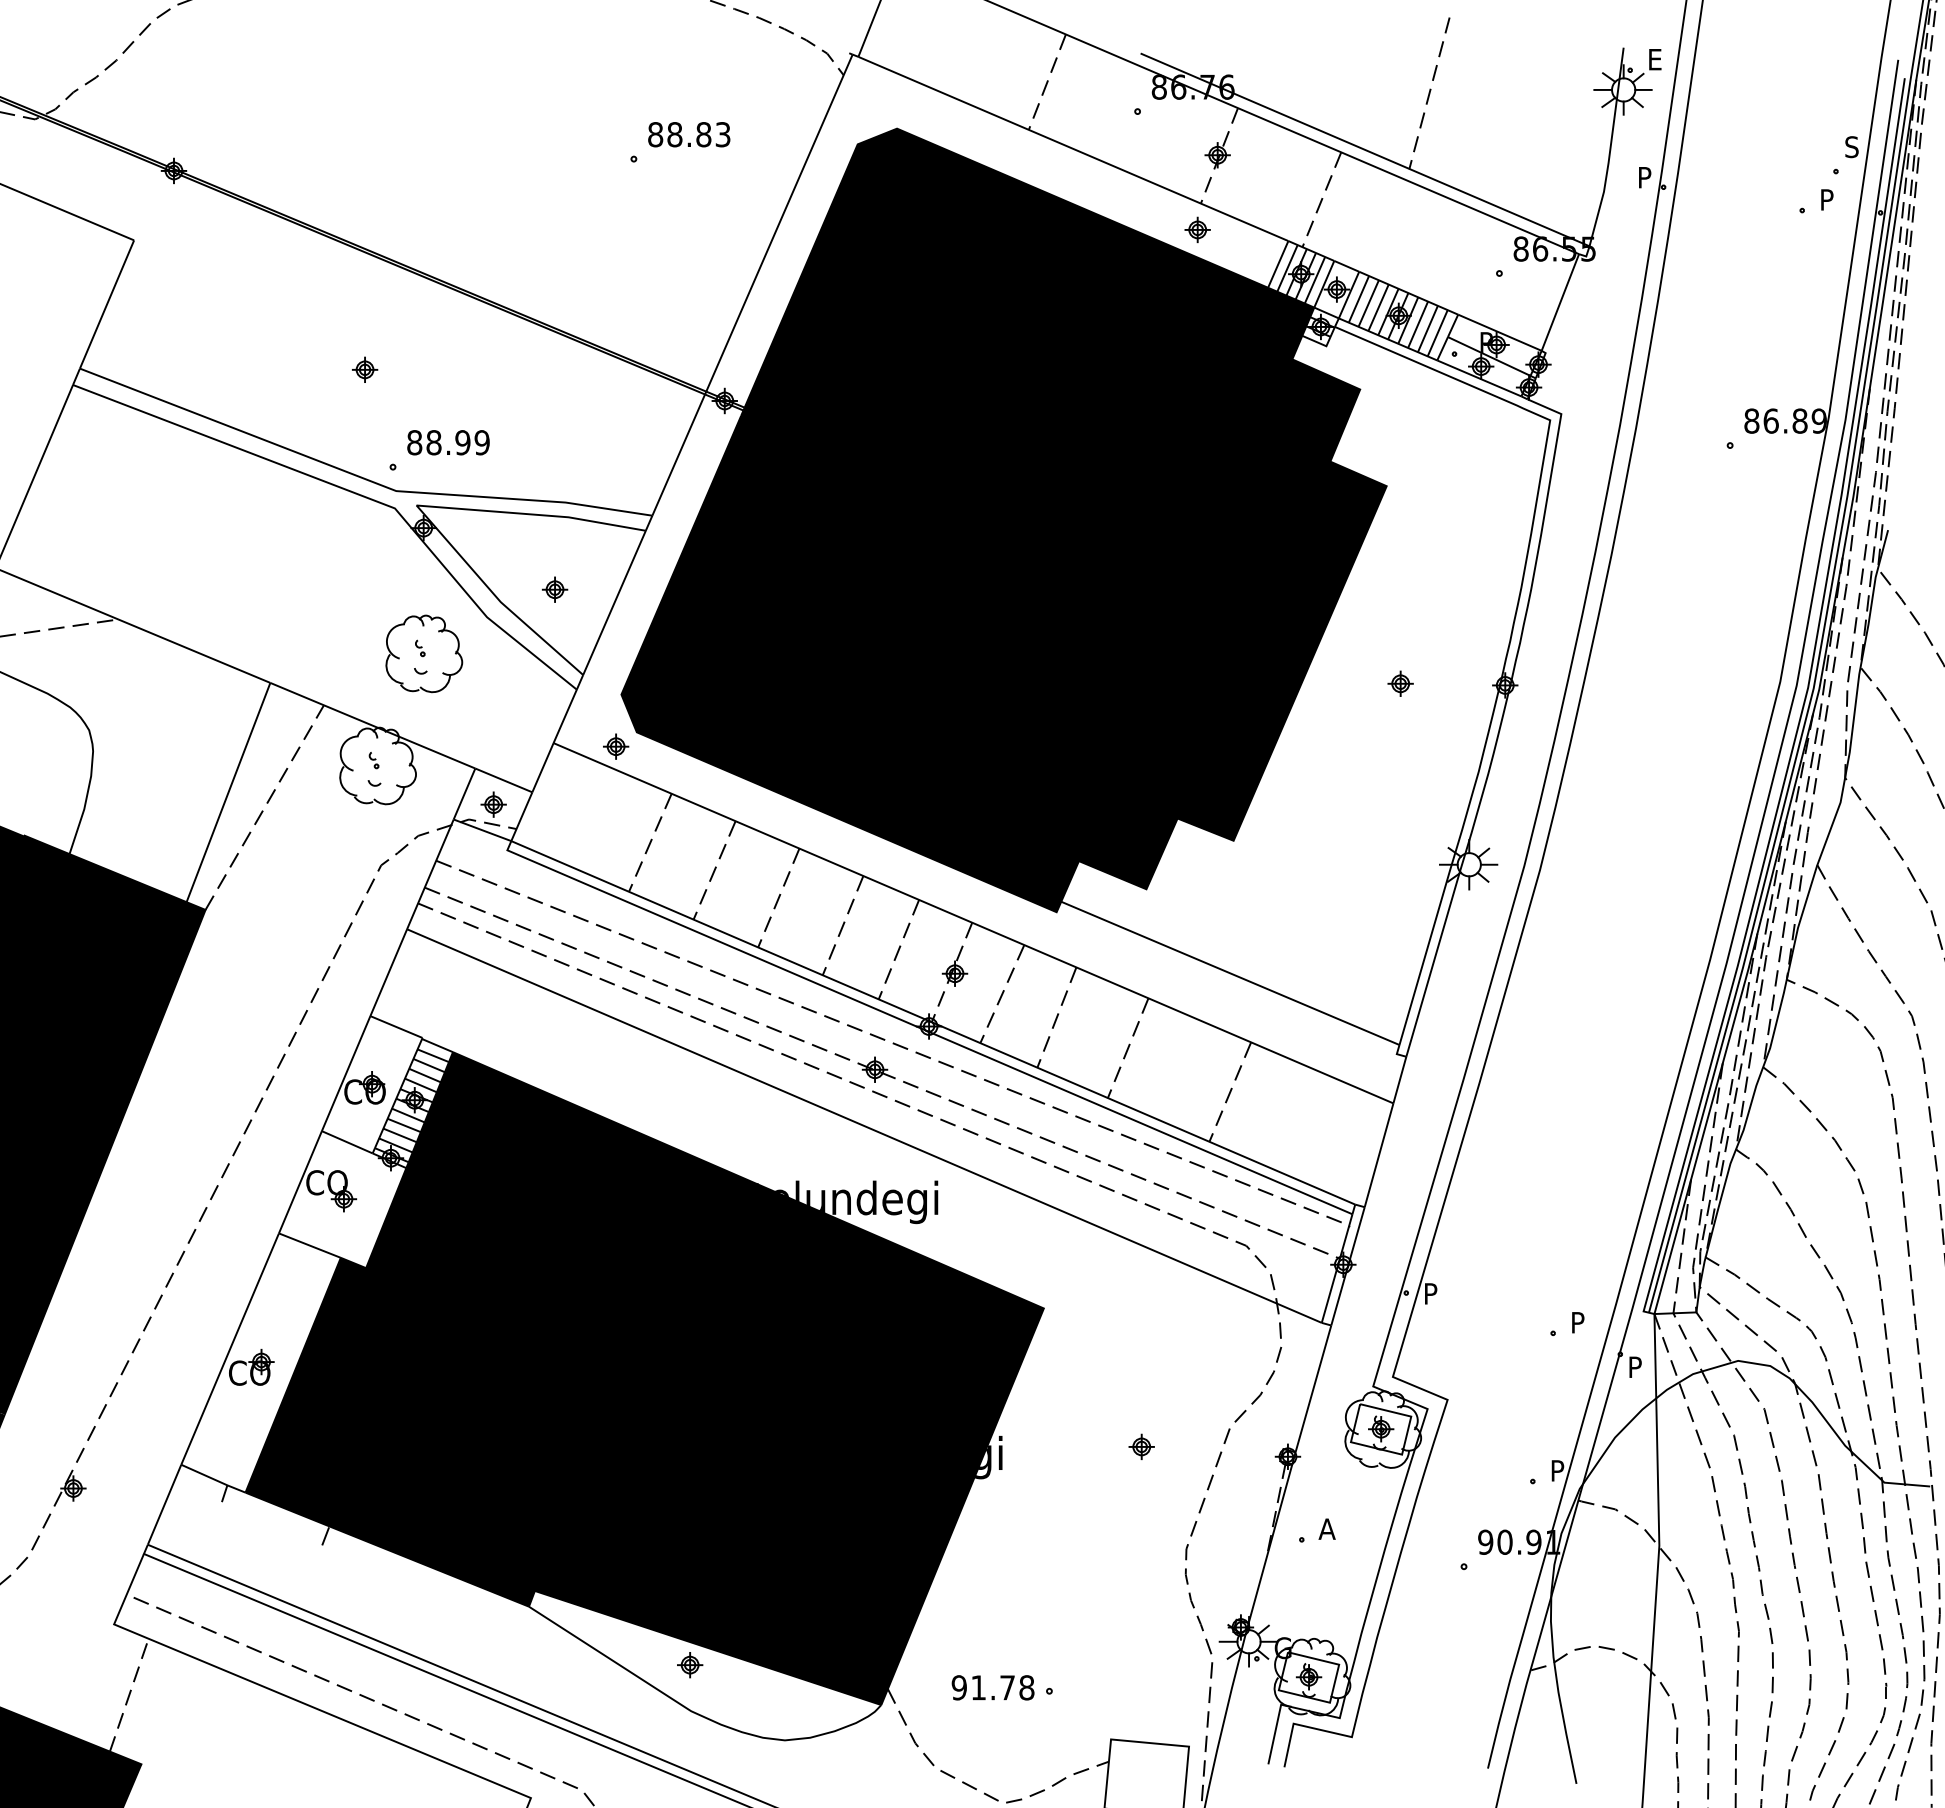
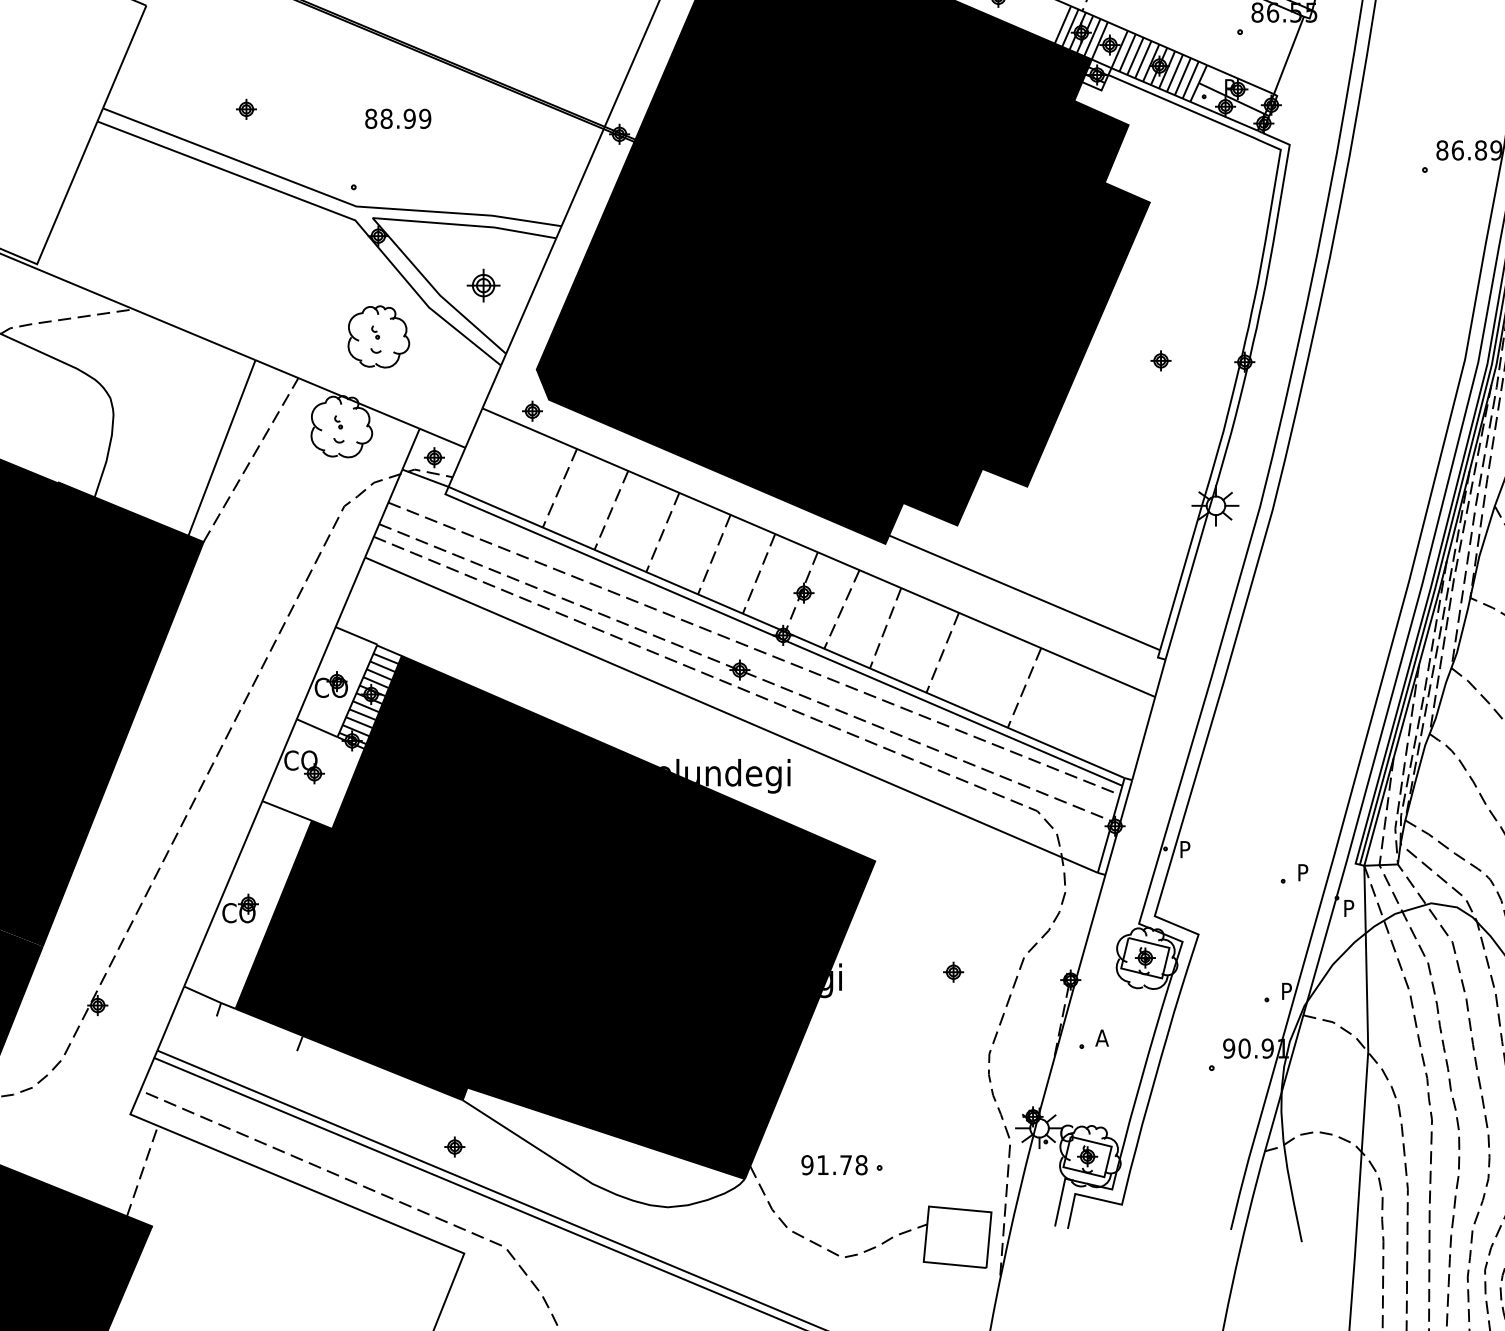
part: (365, 369) -> (246, 109), moved
text: (448, 442) -> (398, 118), moved
part: (554, 589) -> (483, 285), size x1.6
part: (690, 1665) -> (455, 1147), moved

